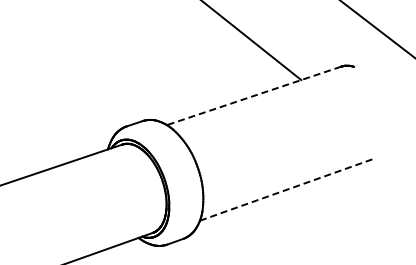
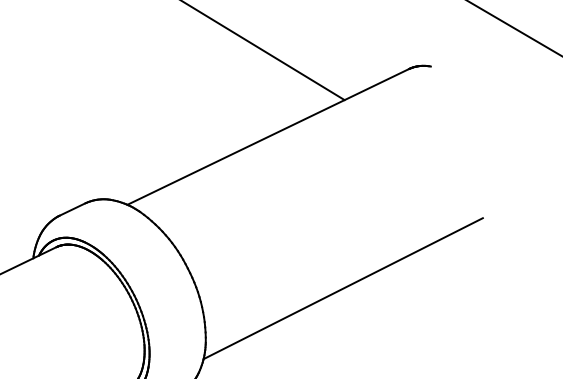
line: (254, 95) -> (268, 136), dashed -> solid
line: (286, 189) -> (343, 288), dashed -> solid

